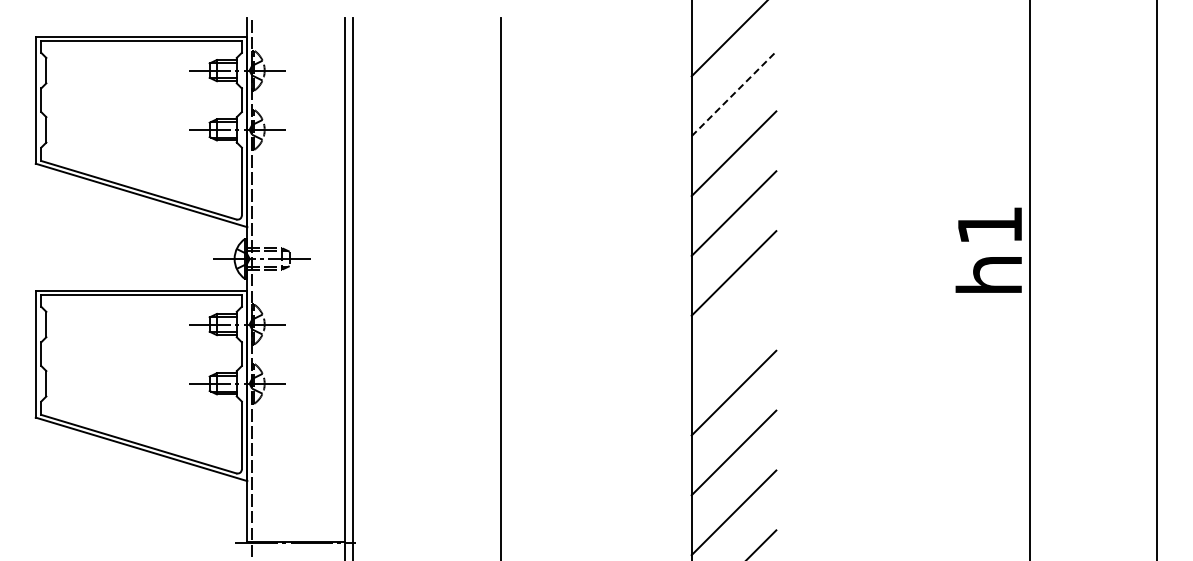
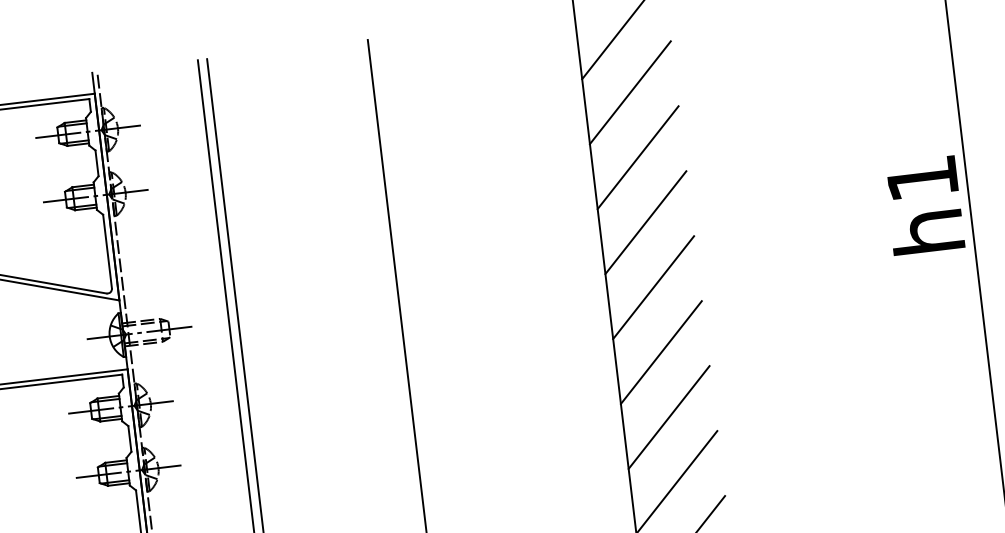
line: (734, 93) -> (630, 92), dashed -> solid
text: (988, 249) -> (923, 204), moved
line: (733, 332) -> (660, 351), added

